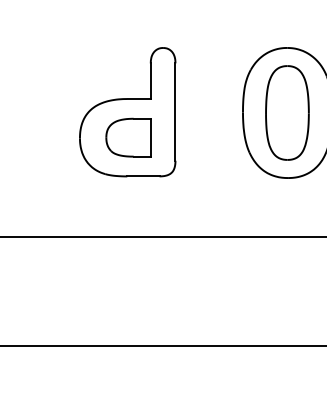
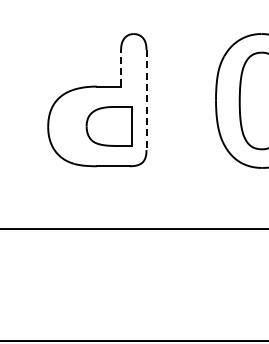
line: (150, 81) -> (120, 68), solid -> dashed
line: (175, 112) -> (146, 100), solid -> dashed
part: (128, 137) -> (109, 126), moved

